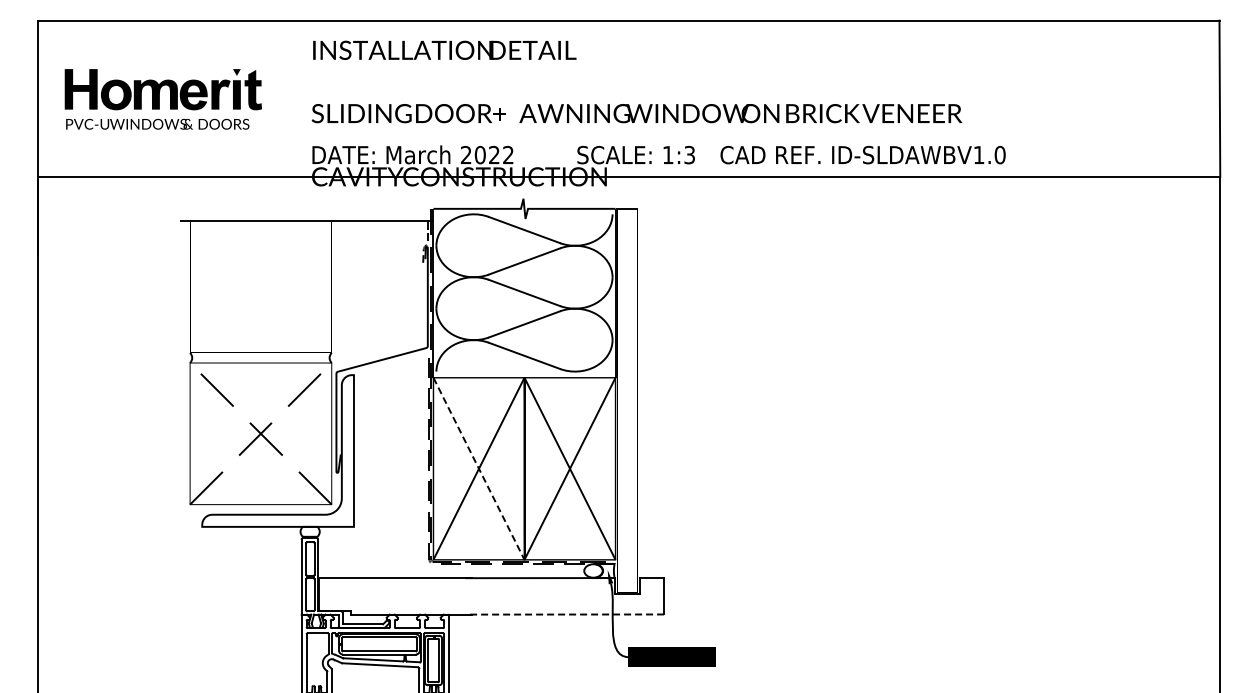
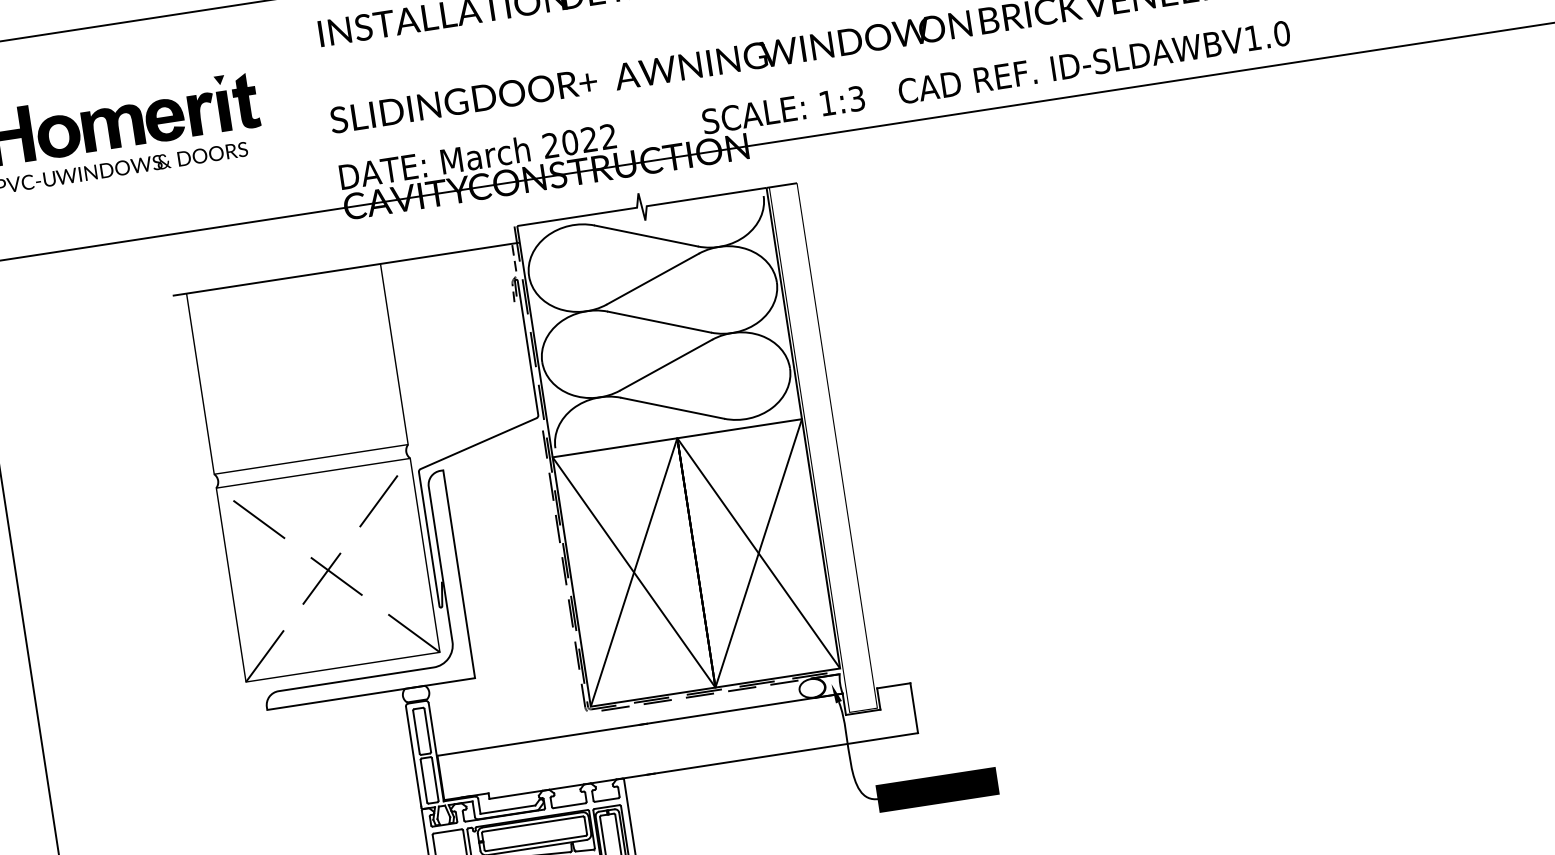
line: (478, 468) -> (633, 572), dashed -> solid
line: (565, 614) -> (783, 753), dashed -> solid

